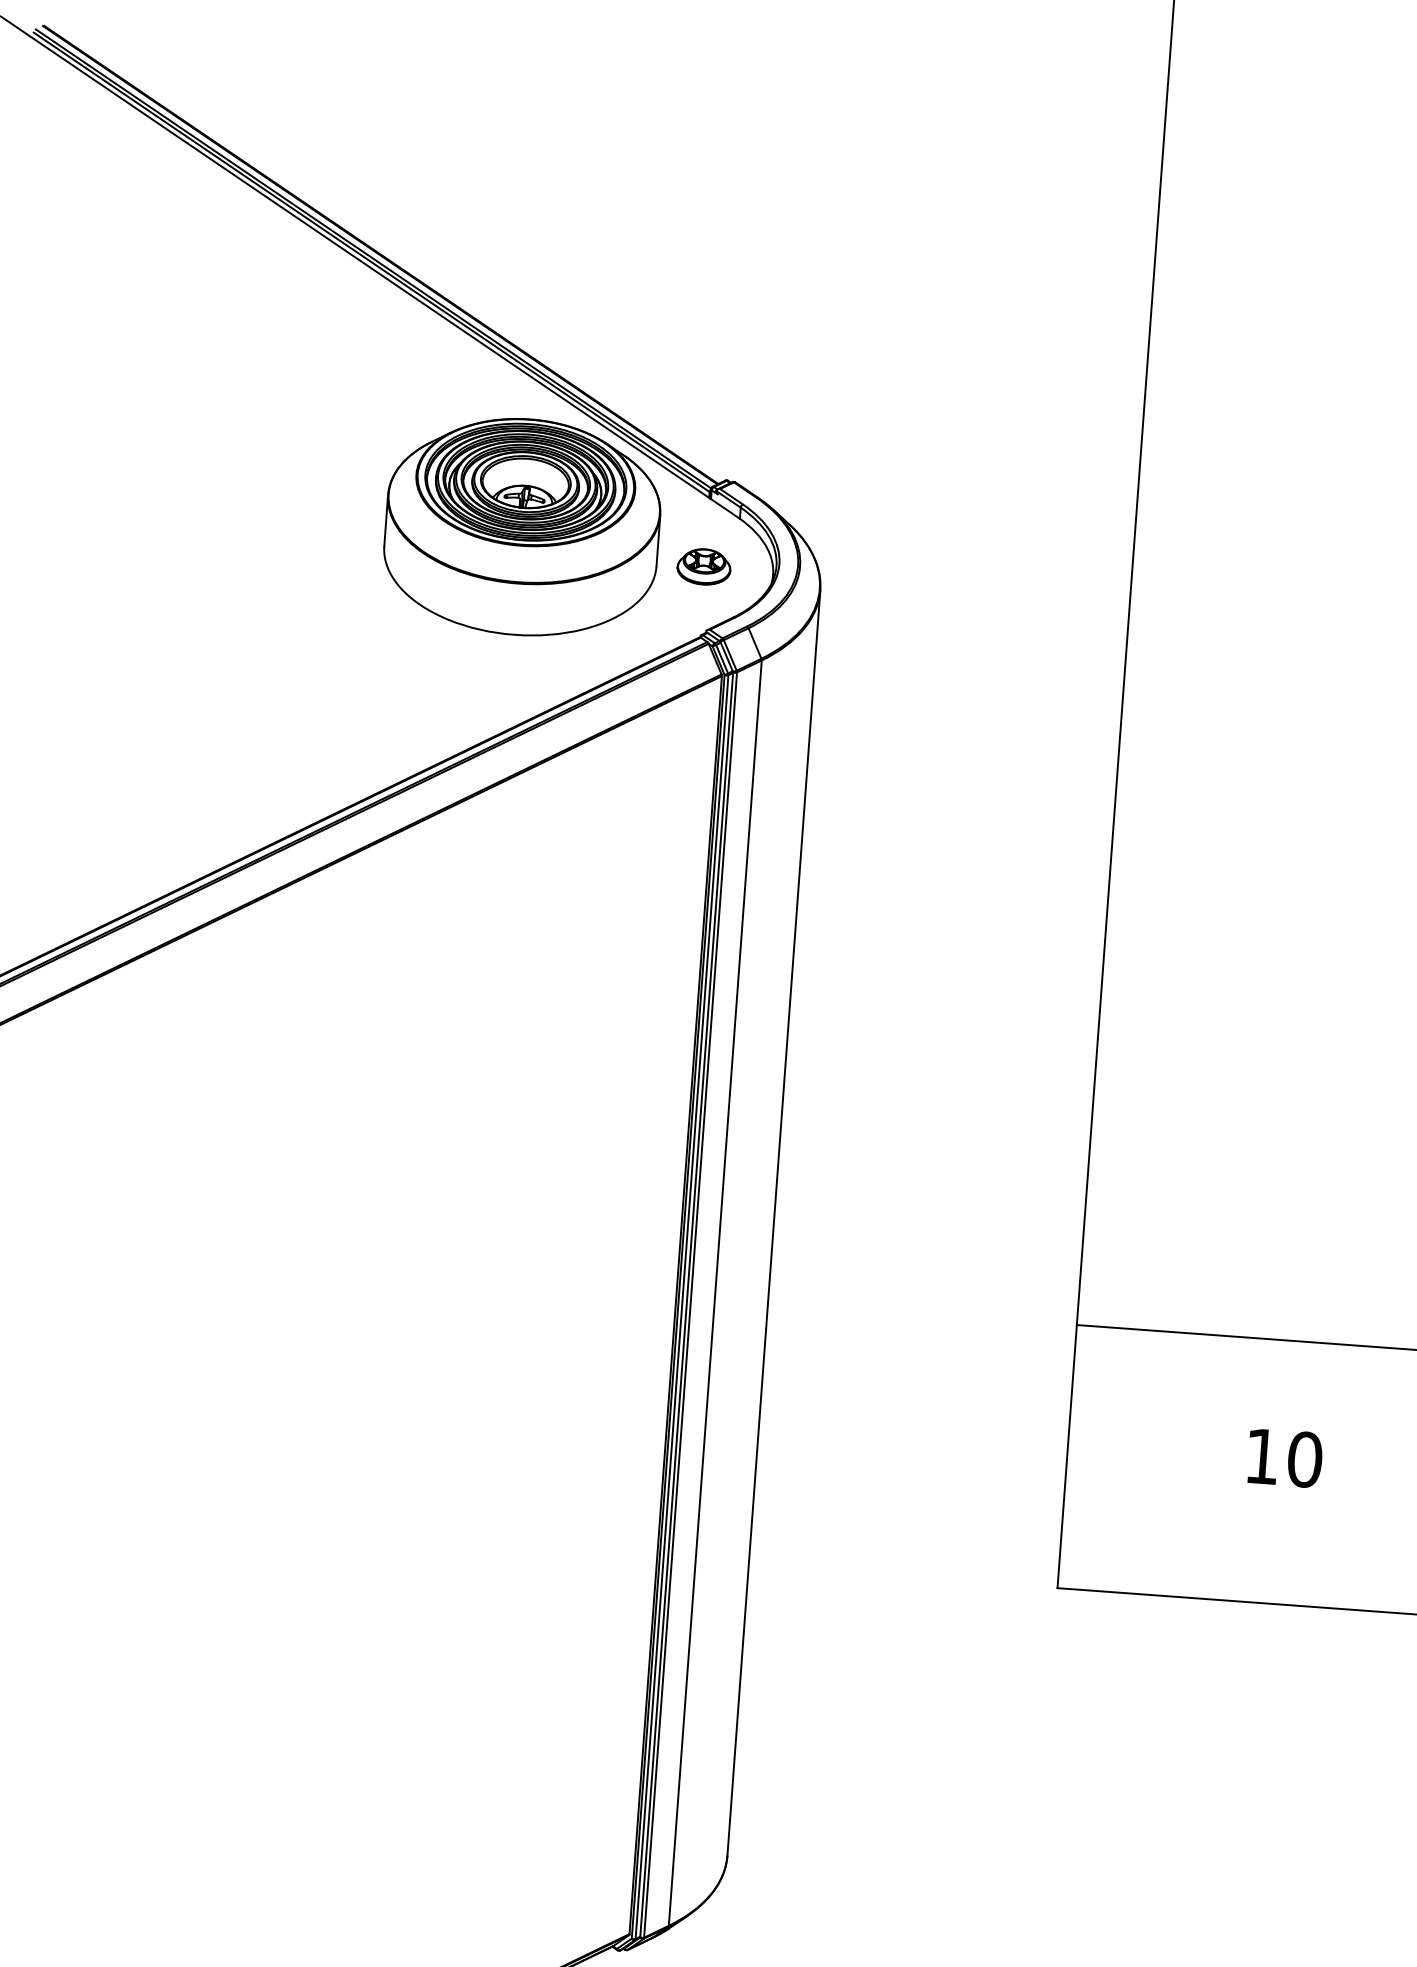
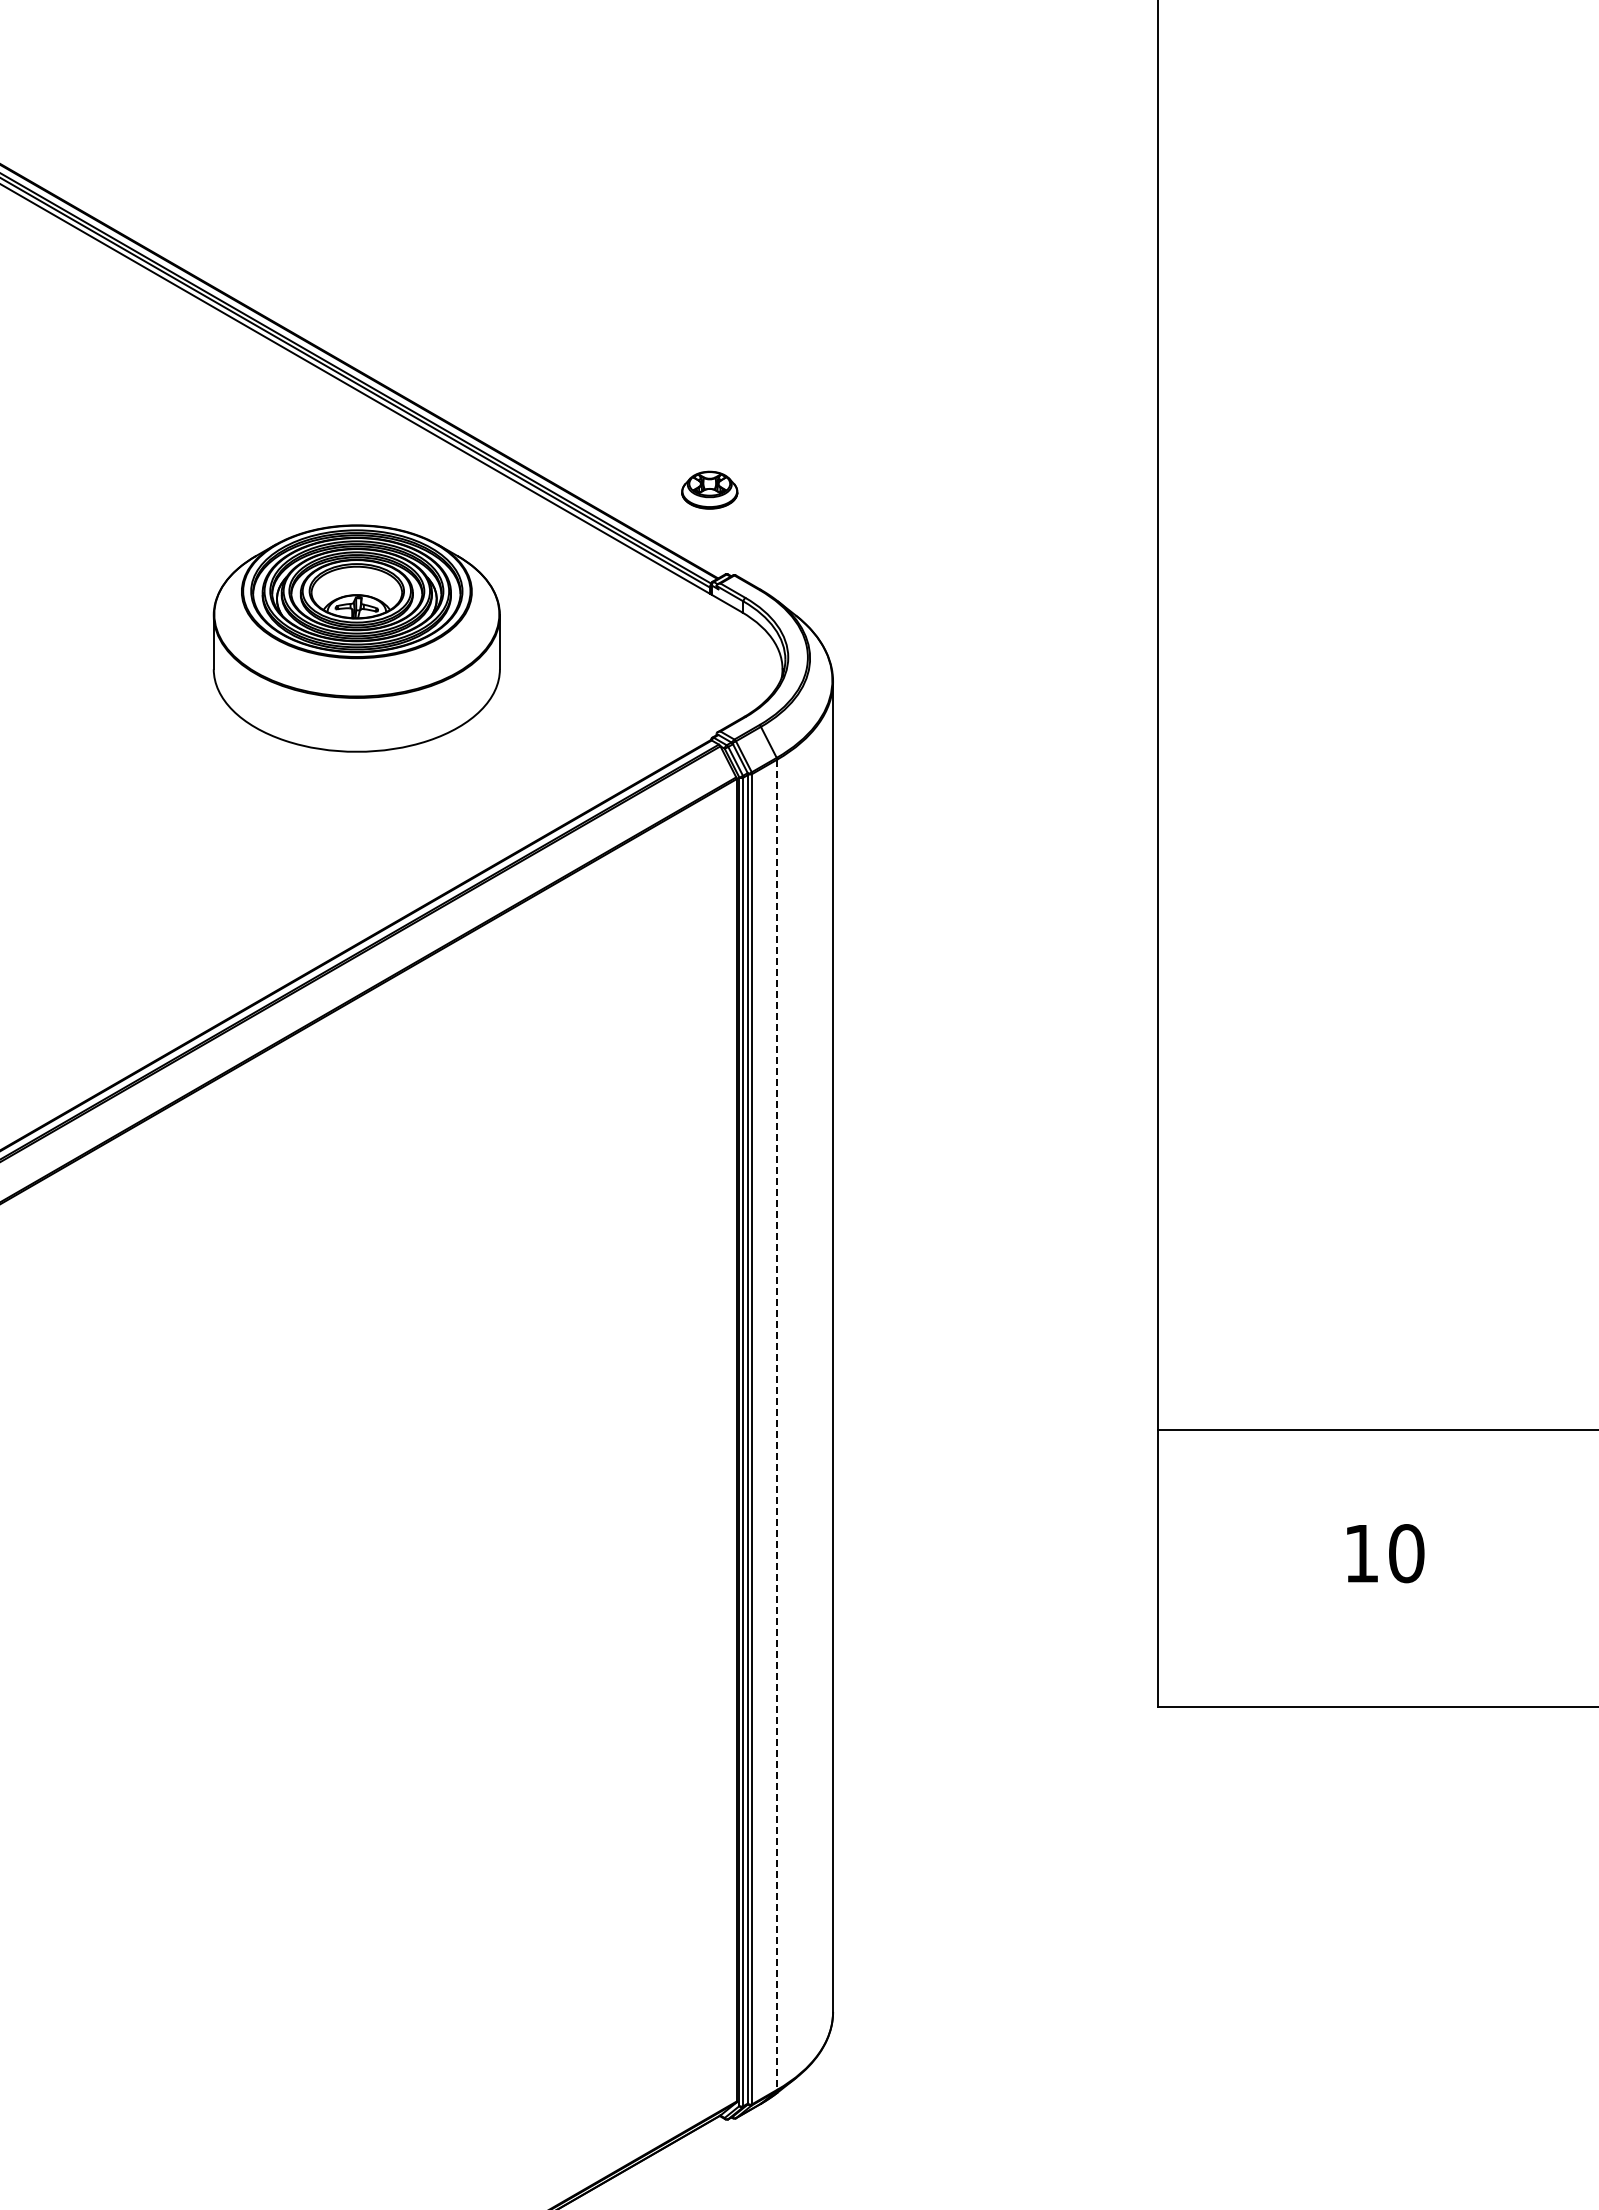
part: (522, 527) -> (356, 638), moved
part: (703, 566) -> (709, 489), moved
line: (715, 1293) -> (777, 1425), solid -> dashed

